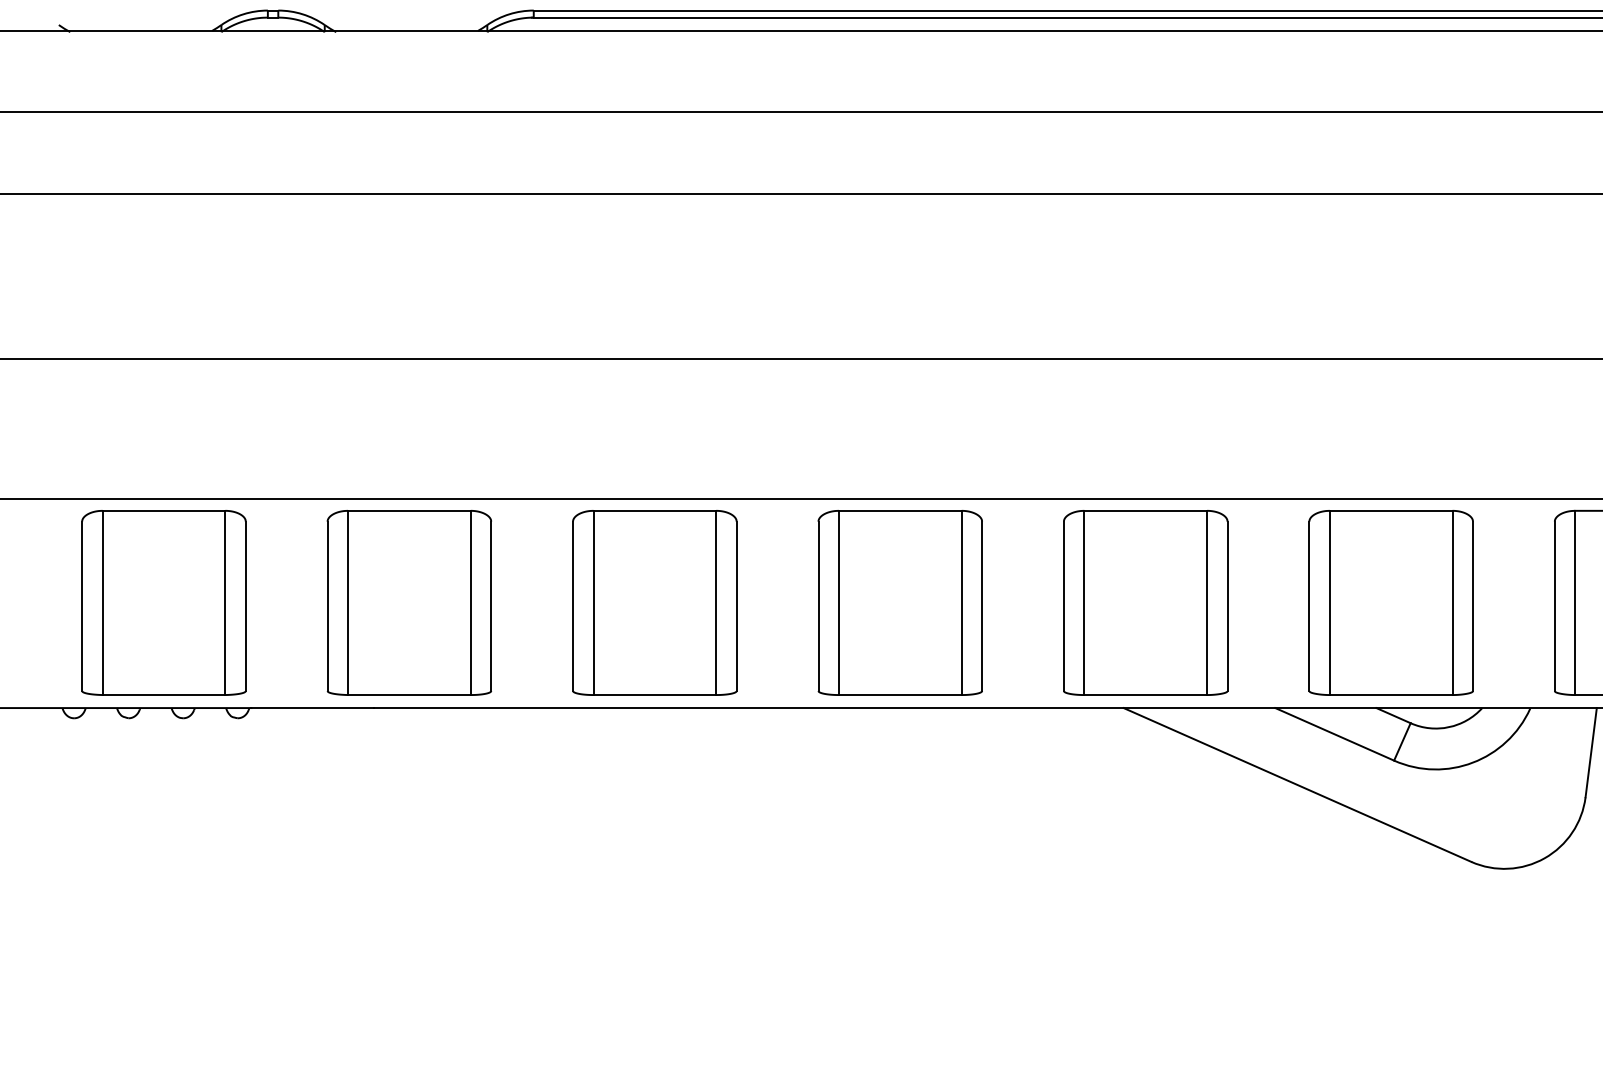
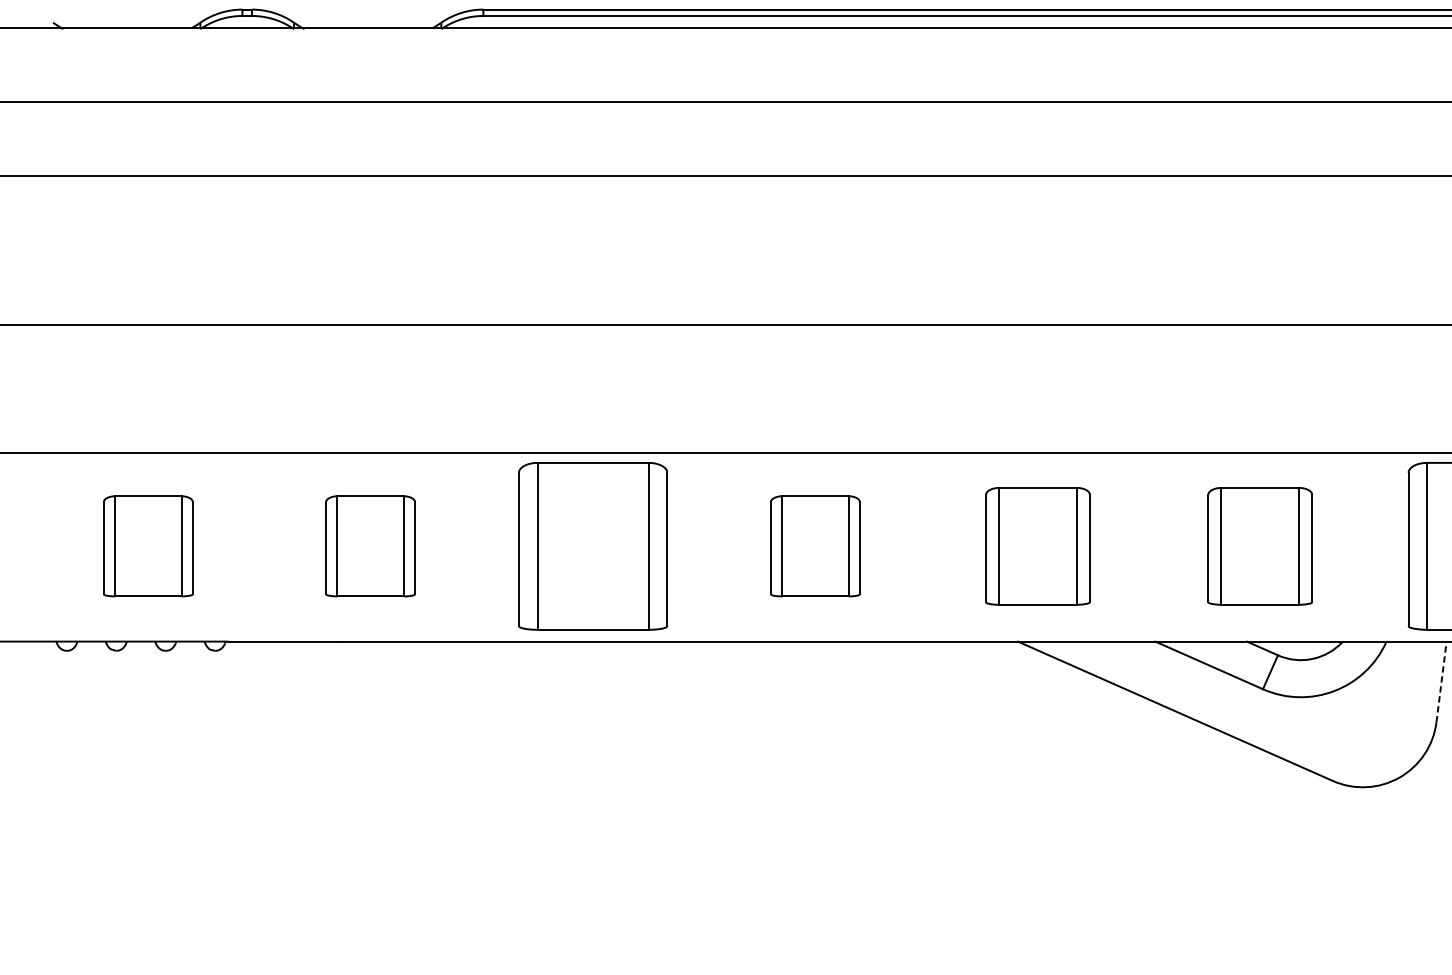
part: (163, 602) -> (147, 545), size x0.6
part: (408, 602) -> (369, 545), size x0.6
part: (899, 602) -> (814, 545), size x0.6
part: (1145, 602) -> (1037, 545), size x0.7
part: (1390, 602) -> (1259, 545), size x0.7
line: (1591, 752) -> (1441, 681), solid -> dashed

